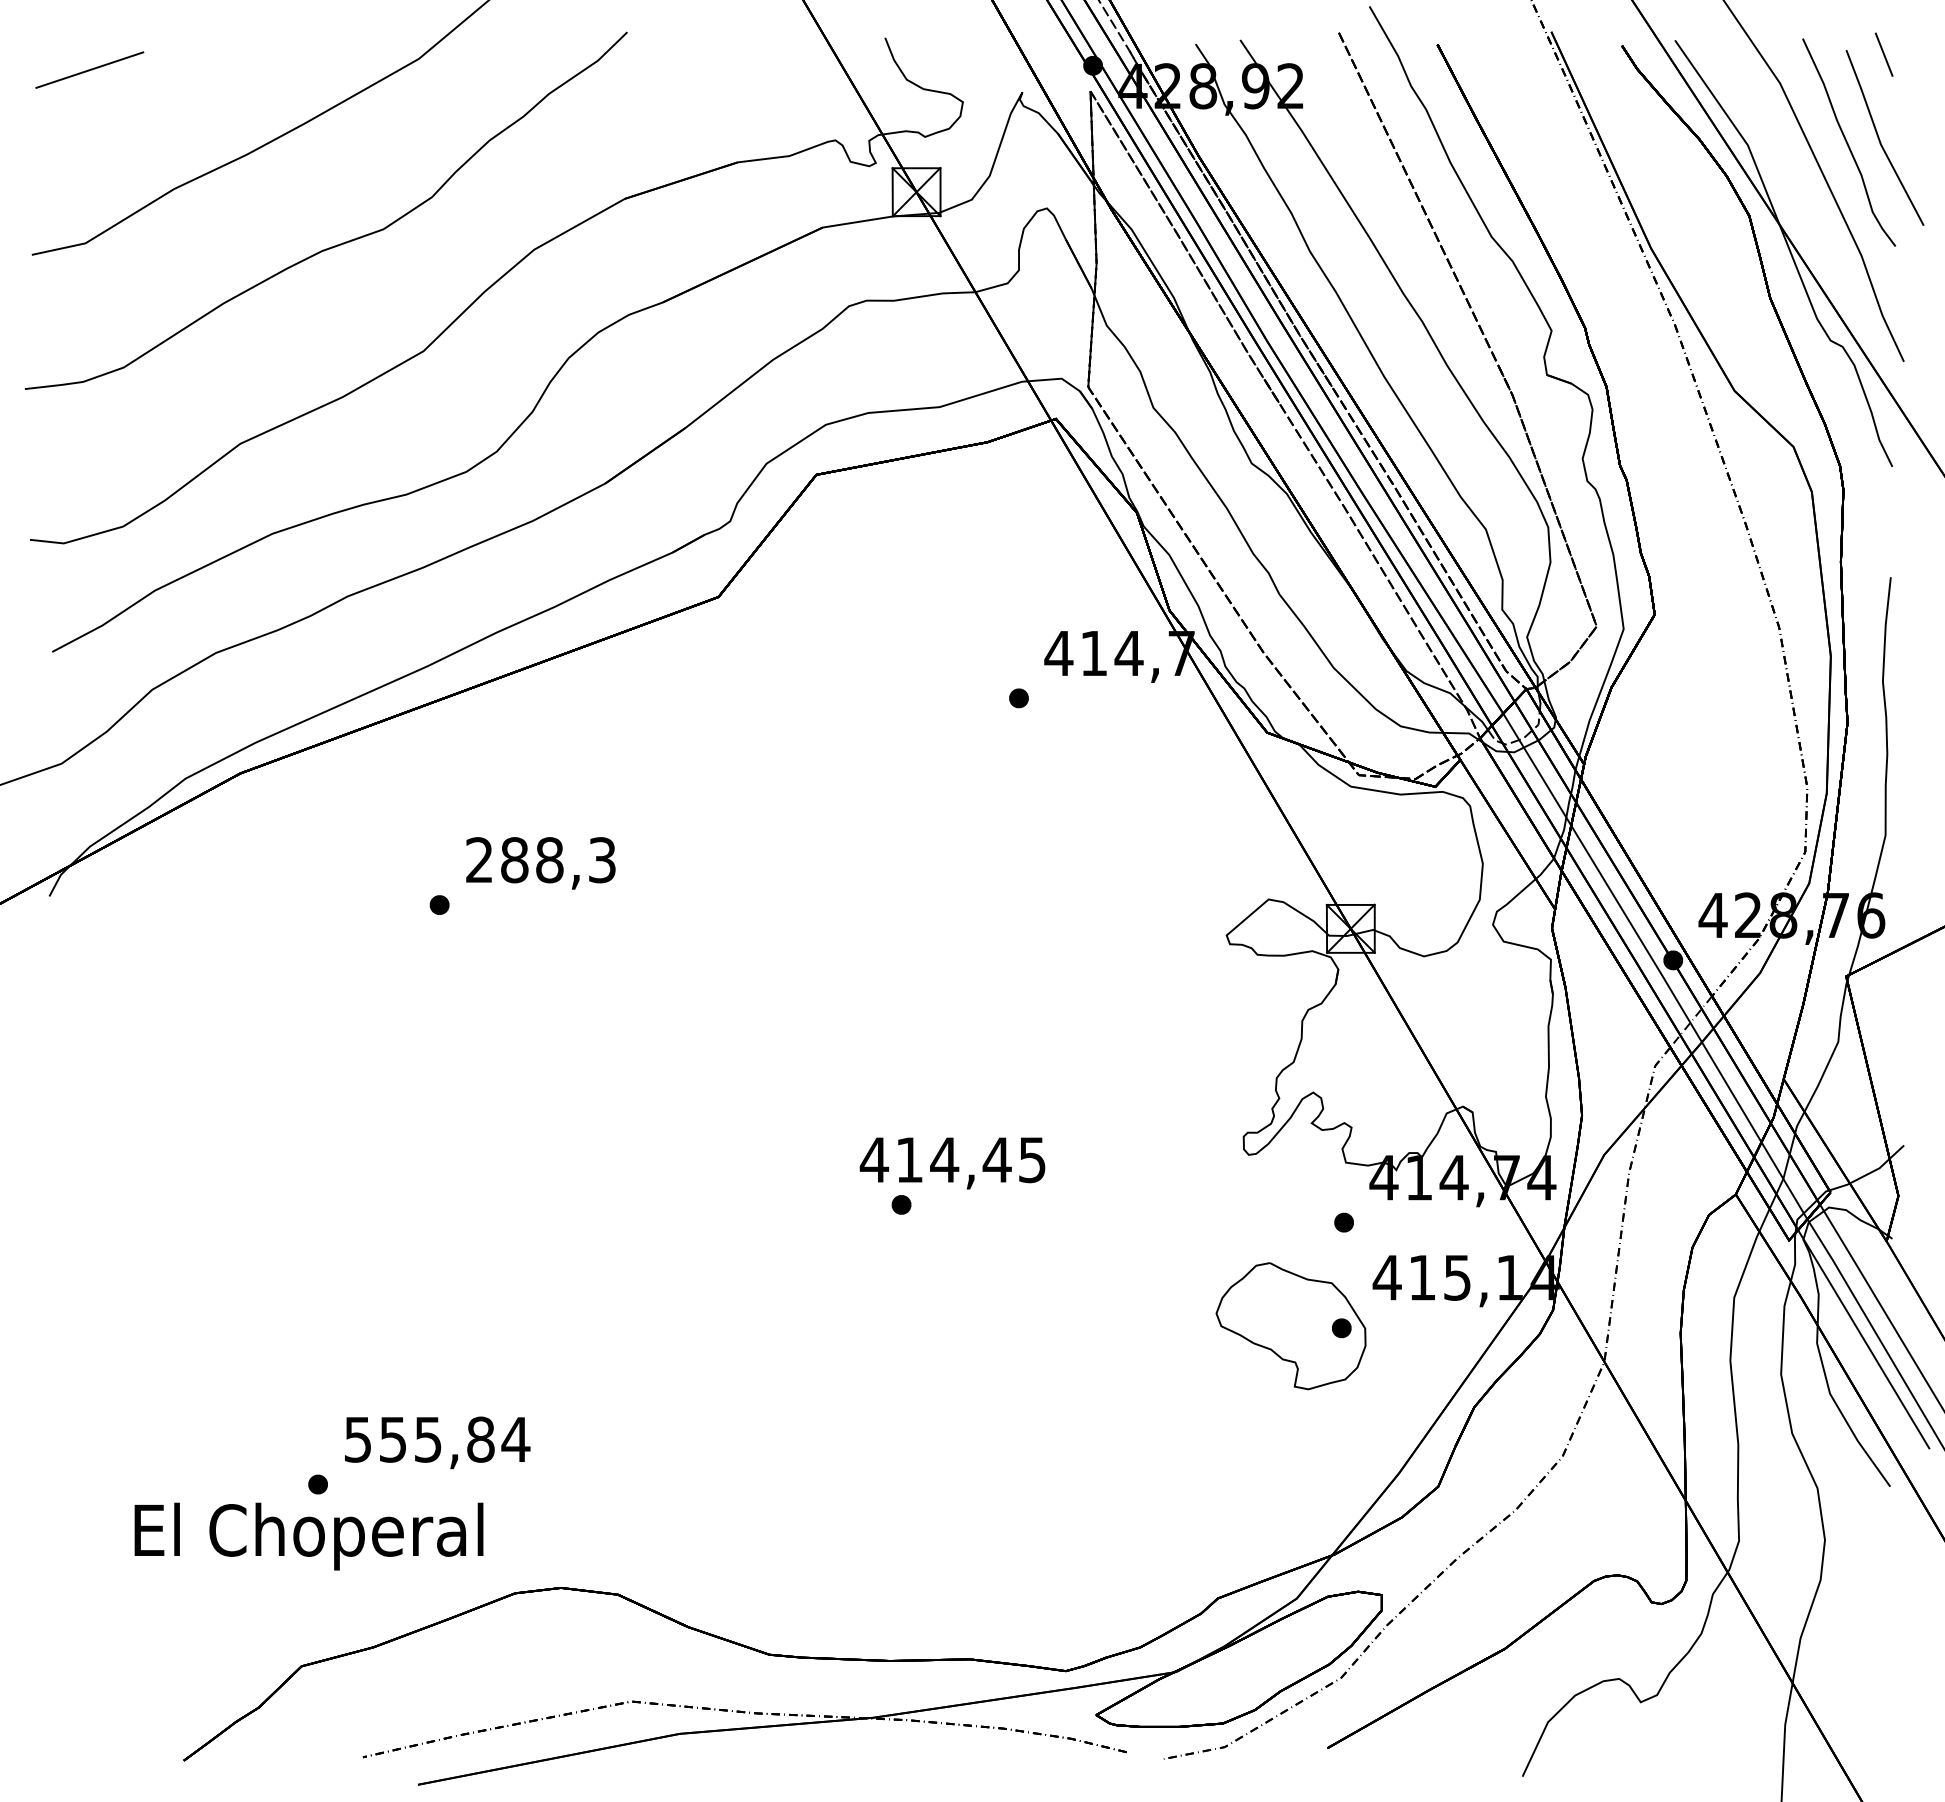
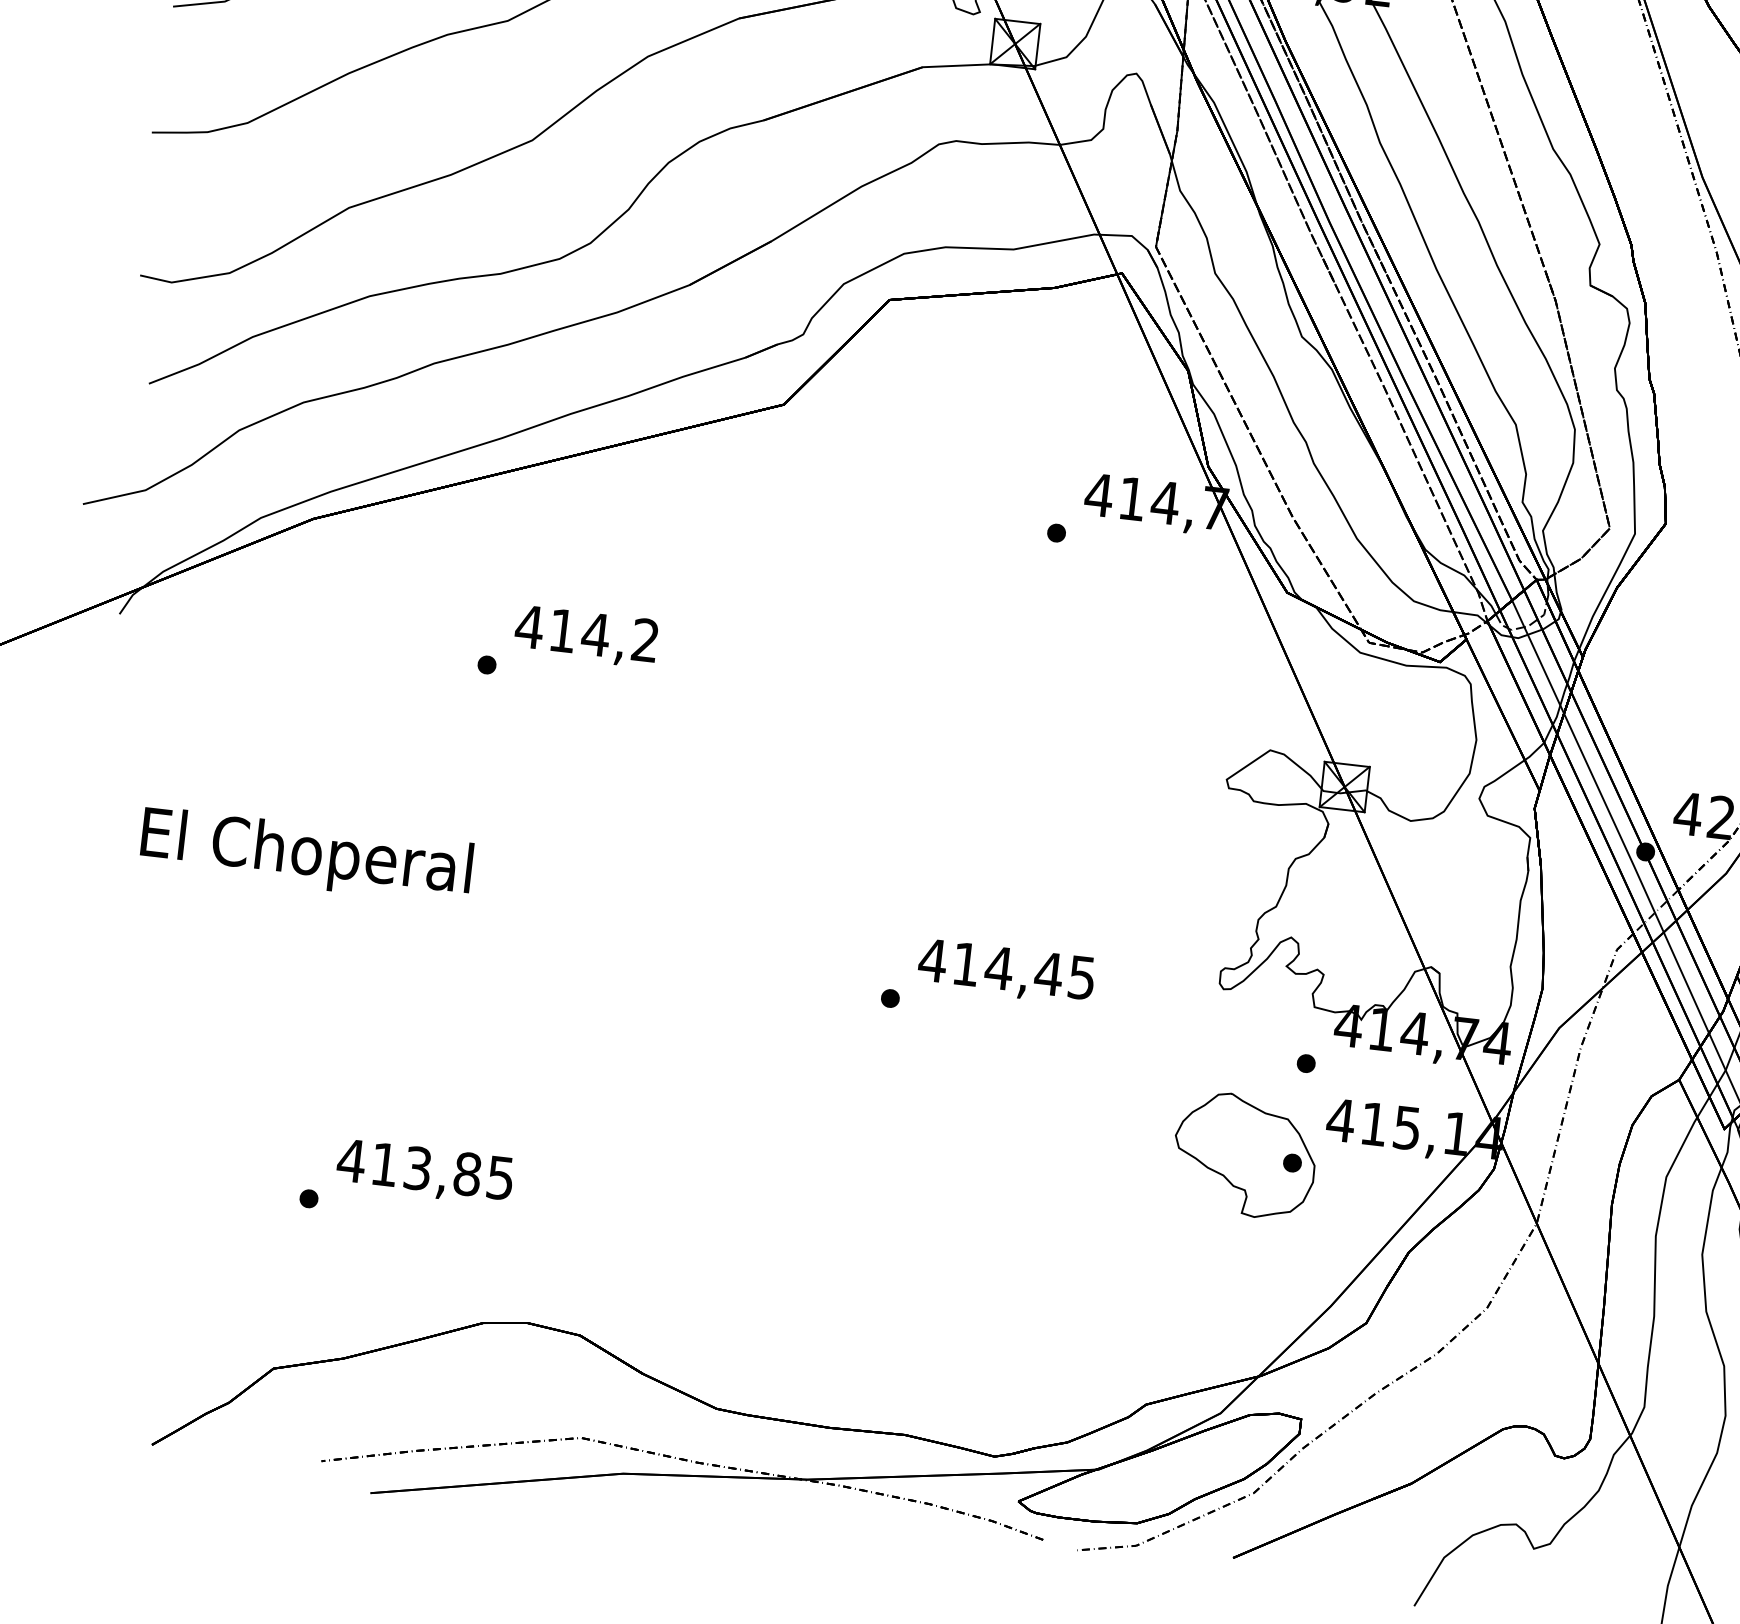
text: (539, 860) -> (586, 633), 288,3 -> 414,2
text: (952, 1163) -> (1006, 972), moved
text: (436, 1439) -> (425, 1169), 555,84 -> 413,85
text: (308, 1536) -> (305, 855), moved

